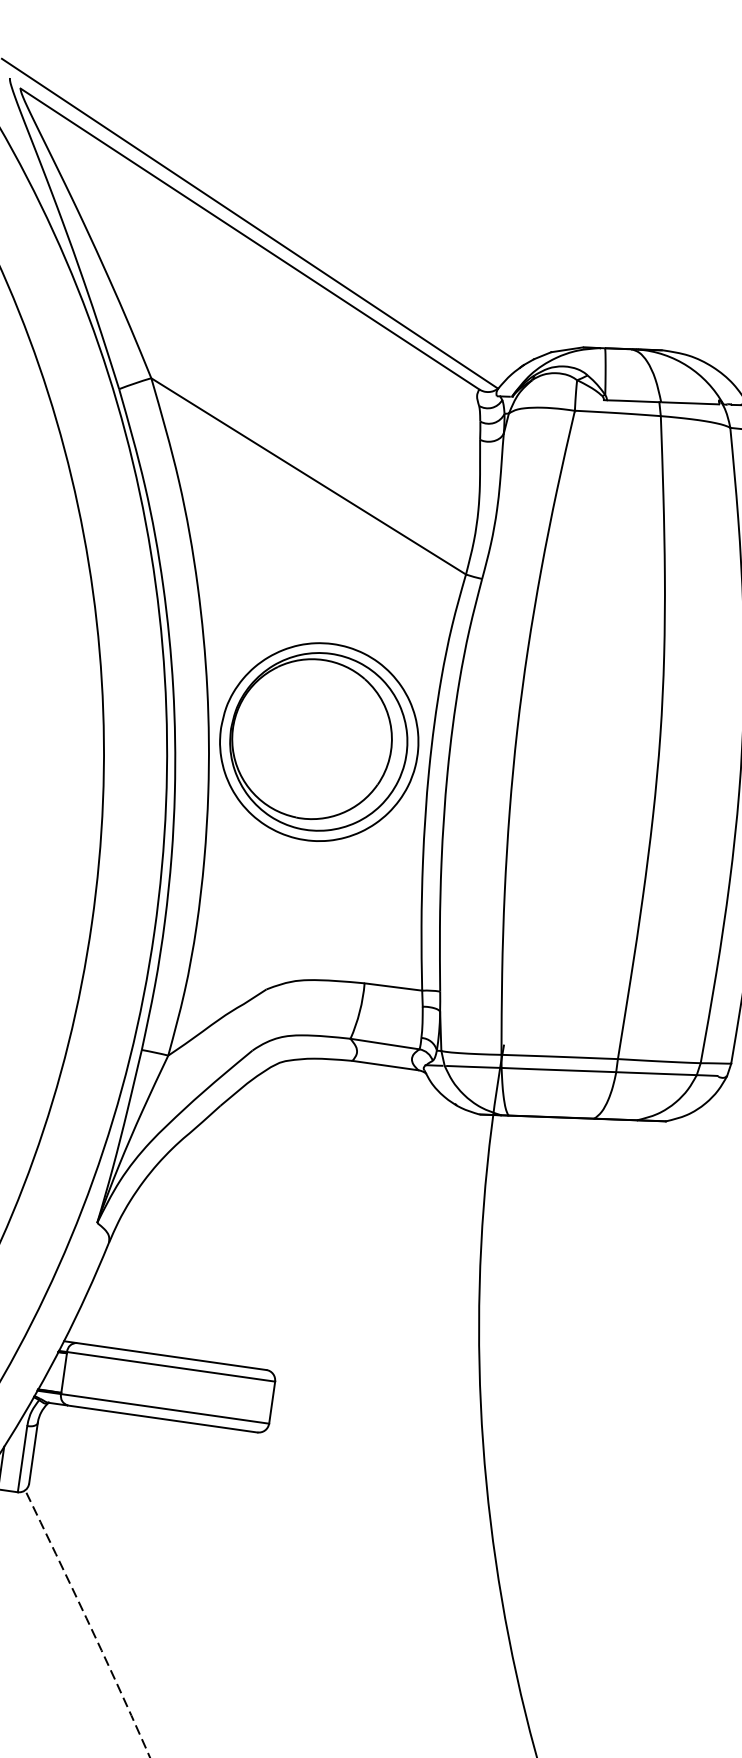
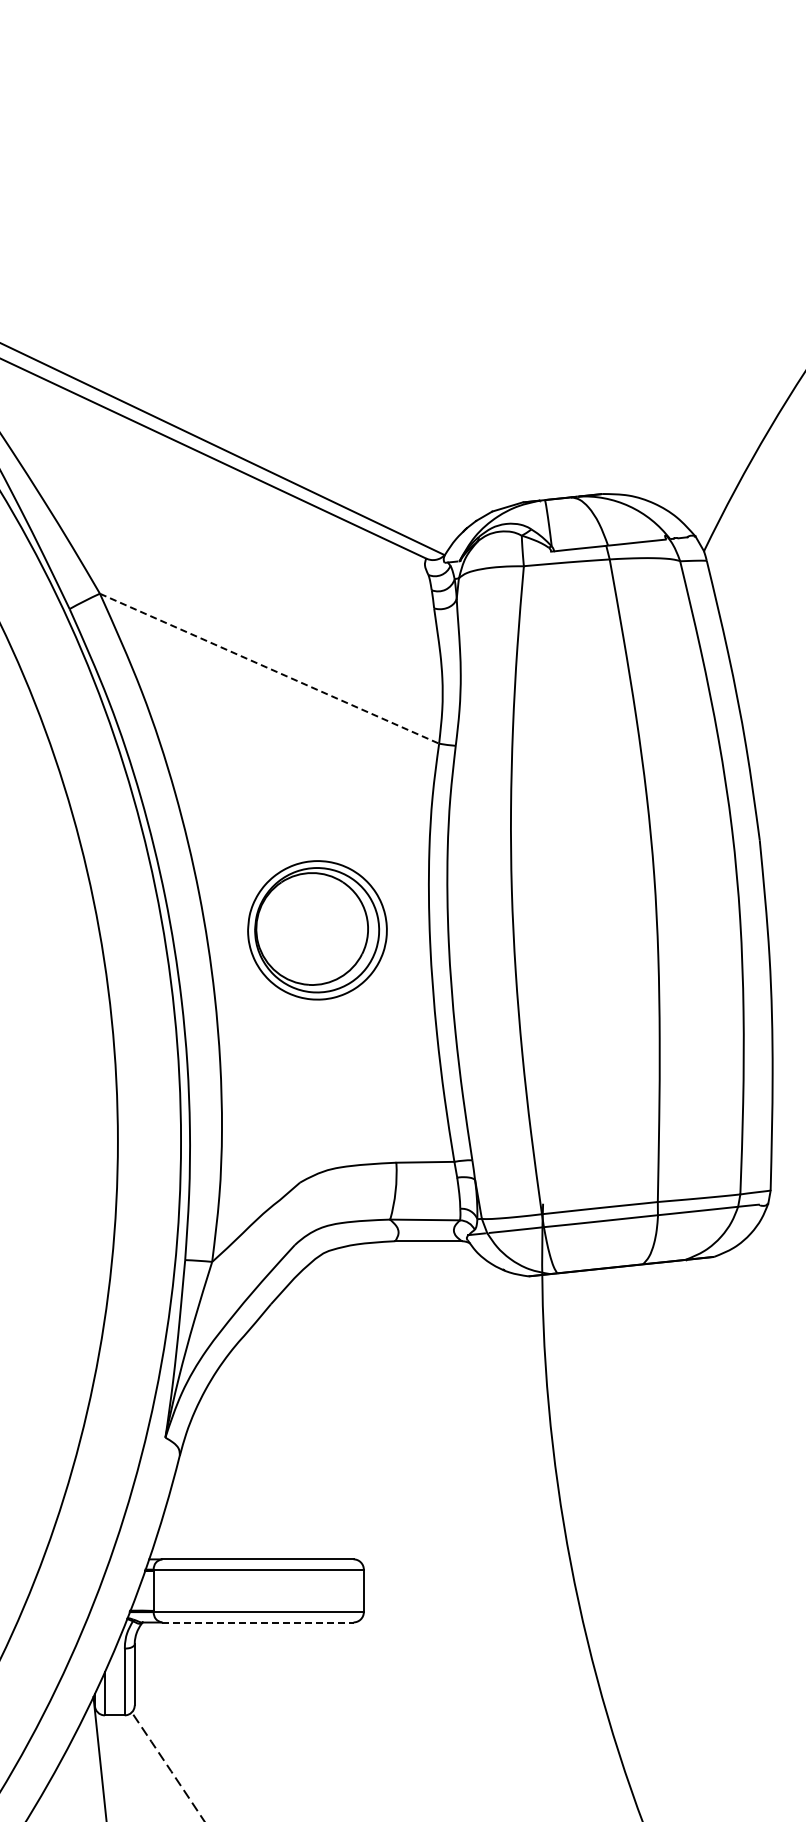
line: (309, 476) -> (270, 668), solid -> dashed
part: (319, 742) -> (317, 930), size x0.7
line: (162, 1418) -> (257, 1622), solid -> dashed

